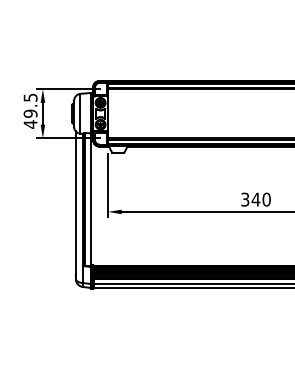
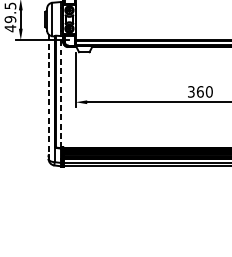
line: (90, 199) -> (60, 91), solid -> dashed
text: (255, 199) -> (199, 91), 340 -> 360
line: (75, 203) -> (48, 95), solid -> dashed

